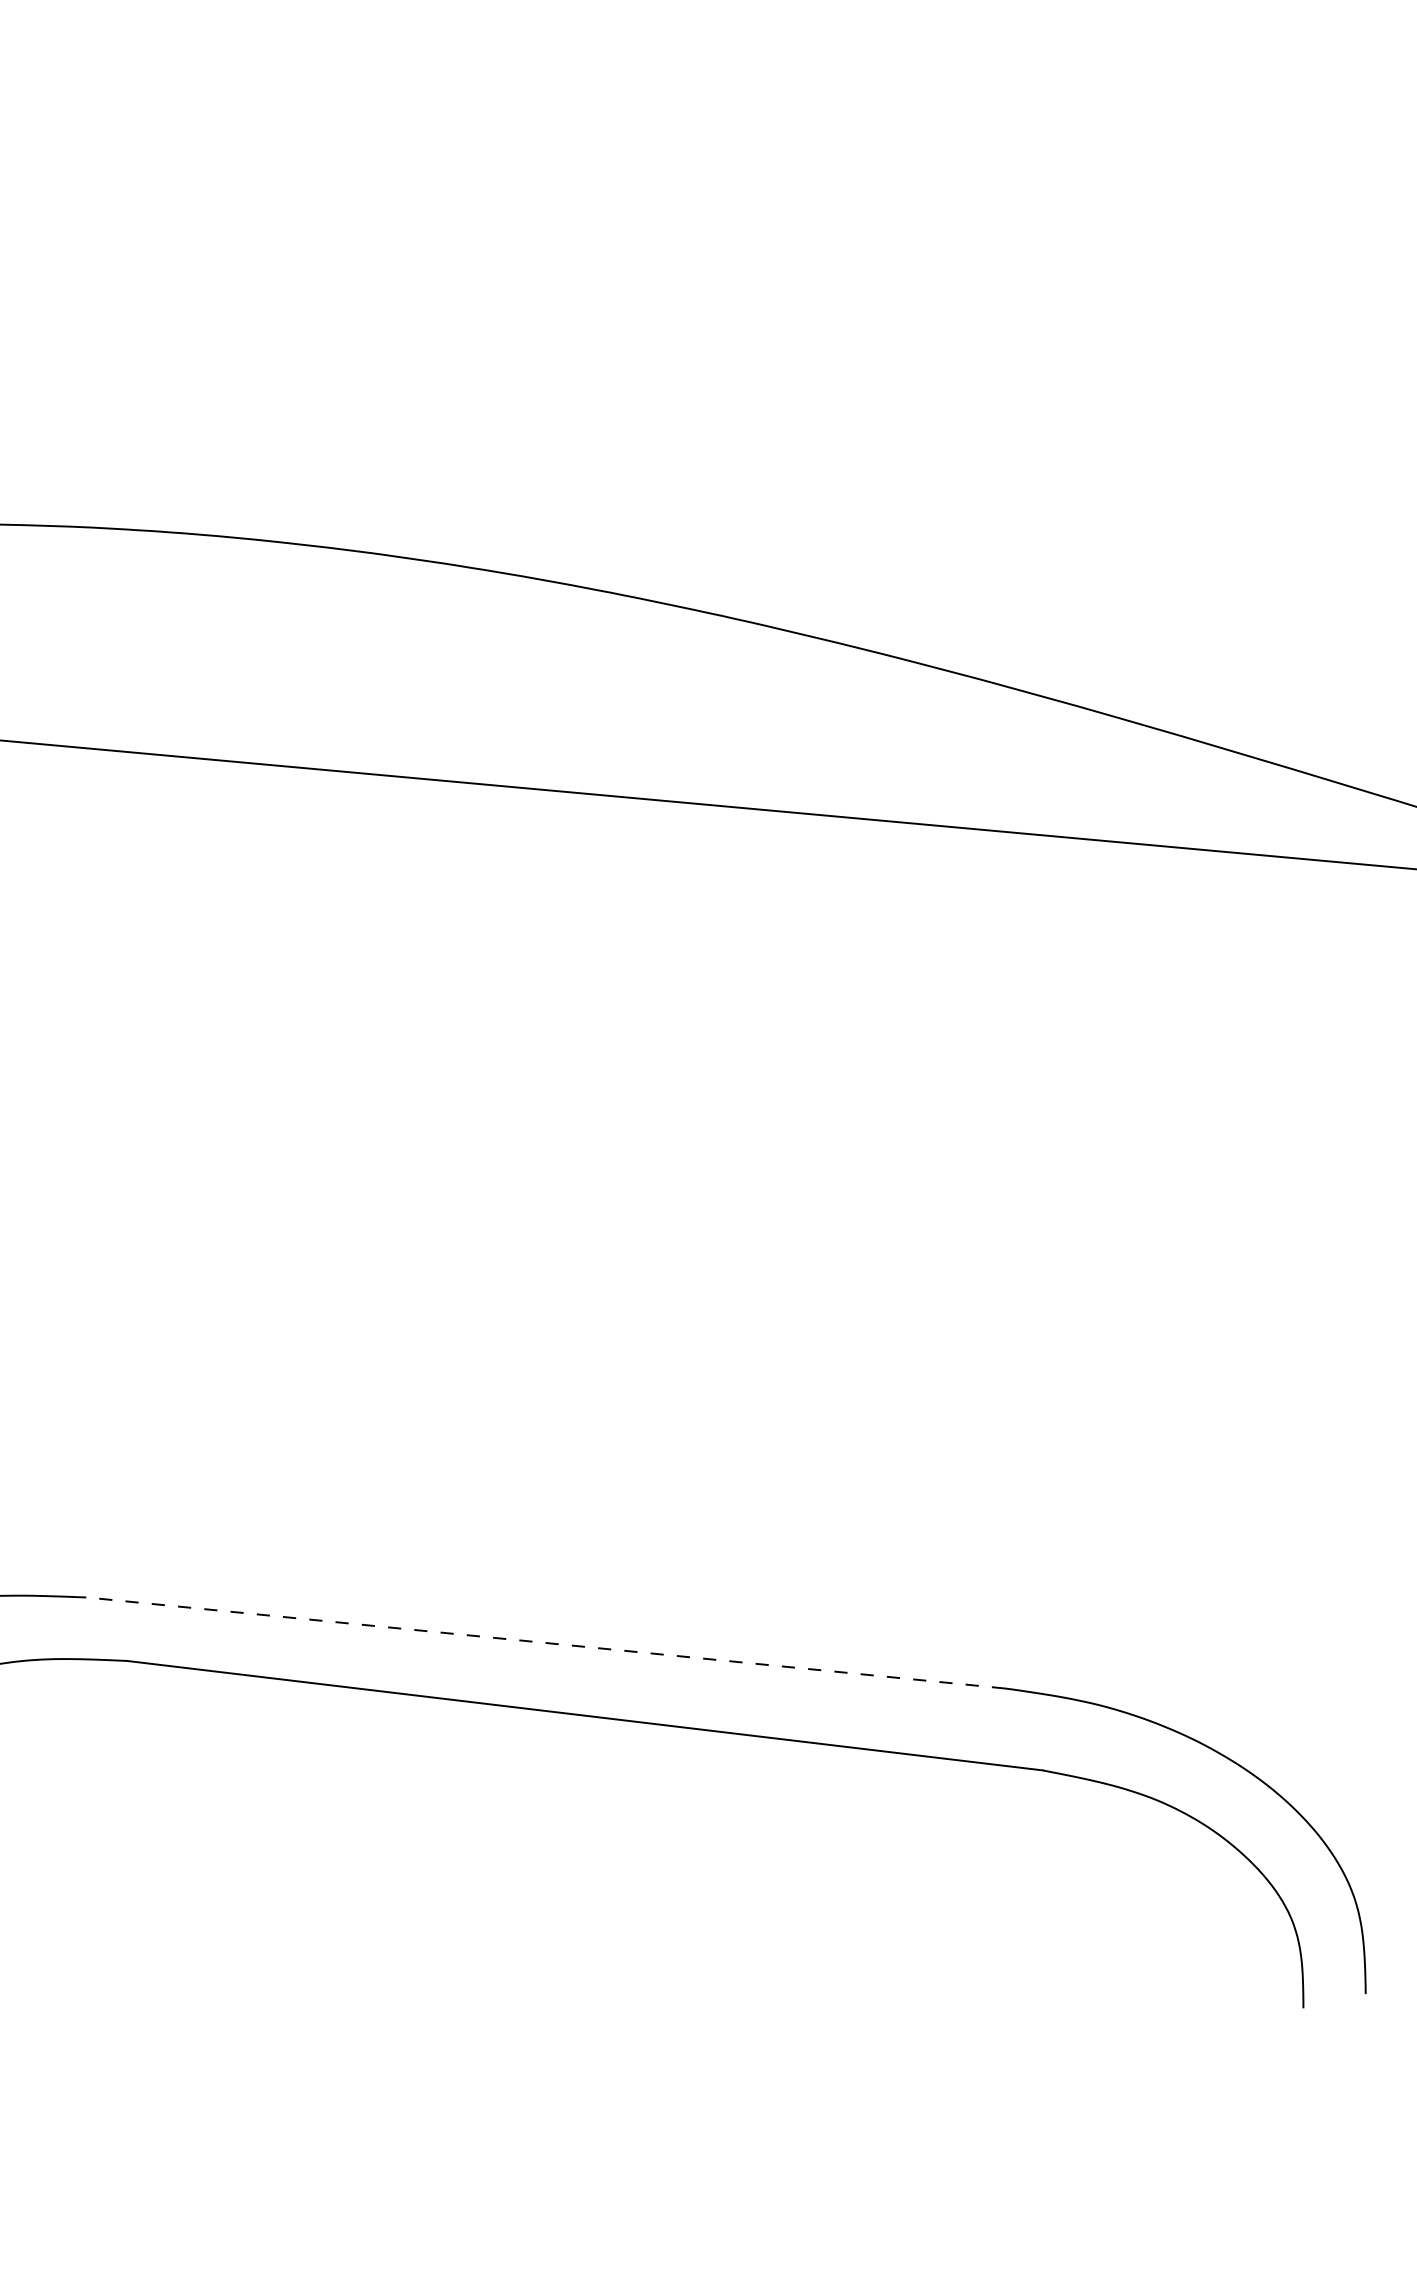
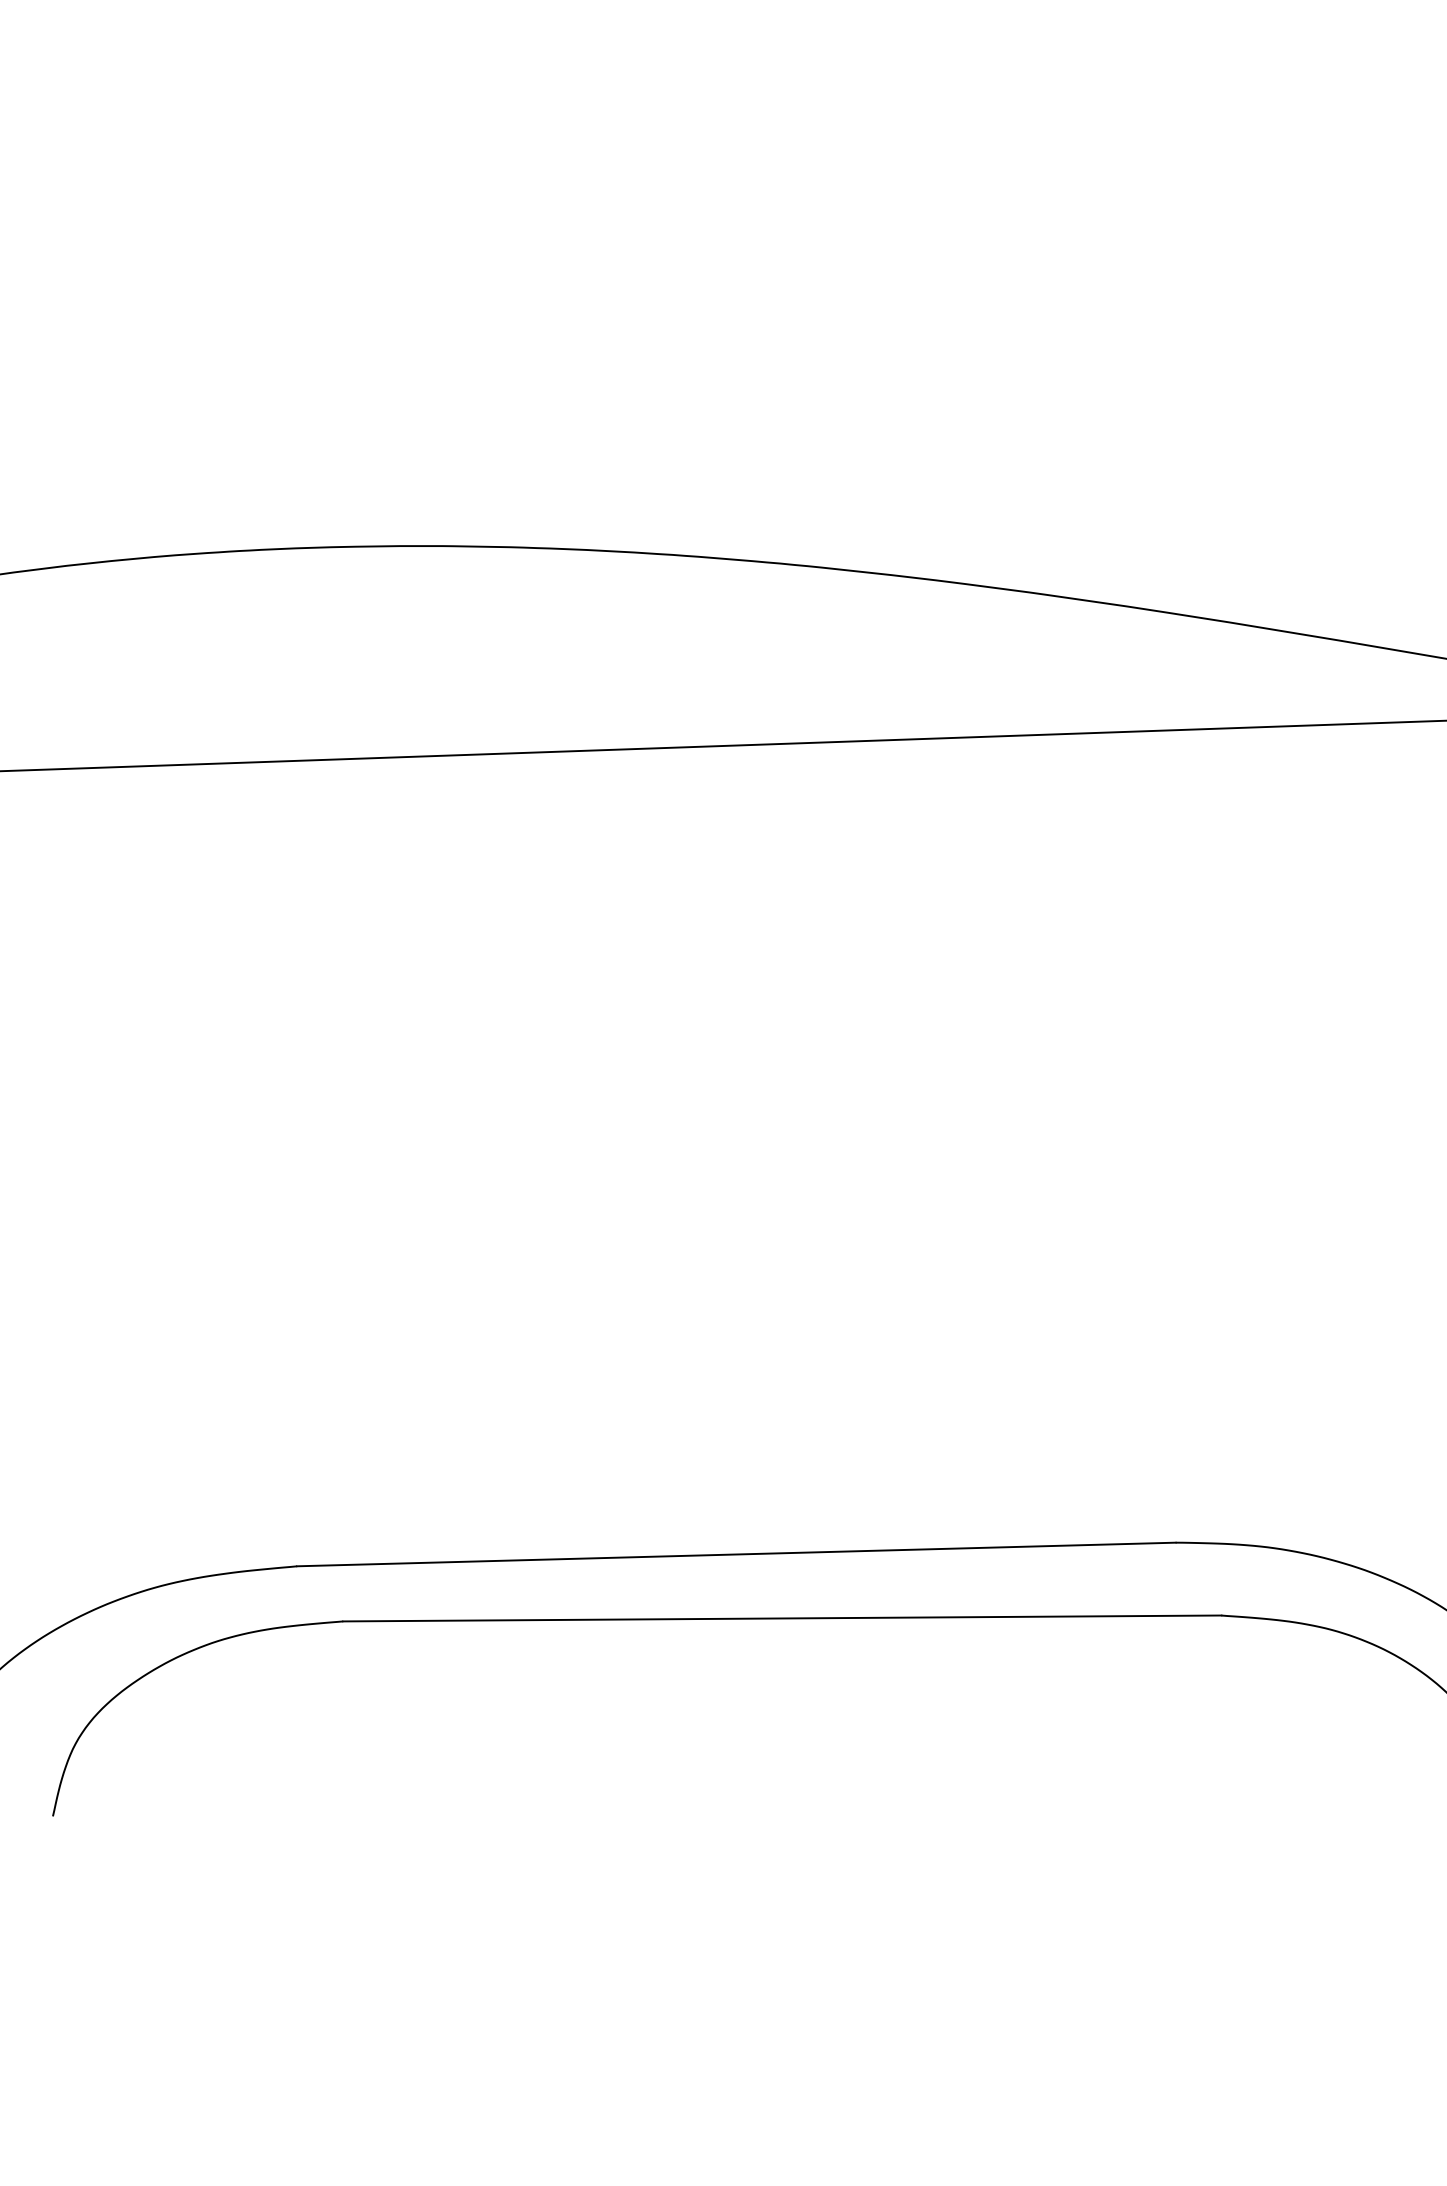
line: (544, 1642) -> (735, 1554), dashed -> solid

